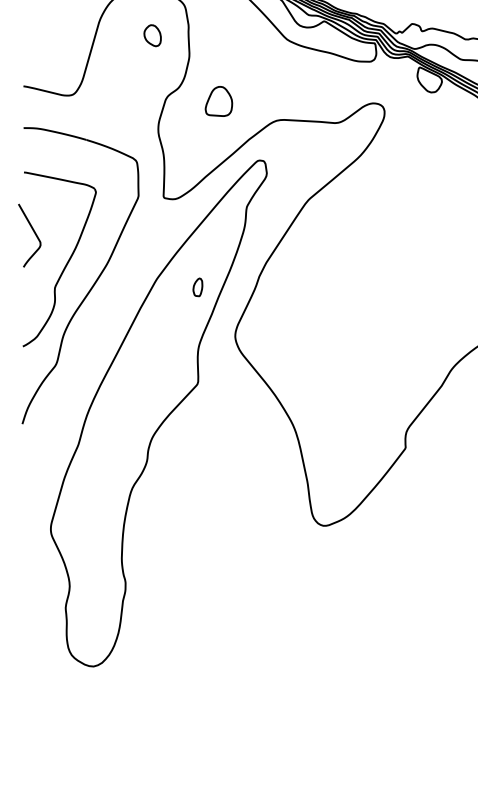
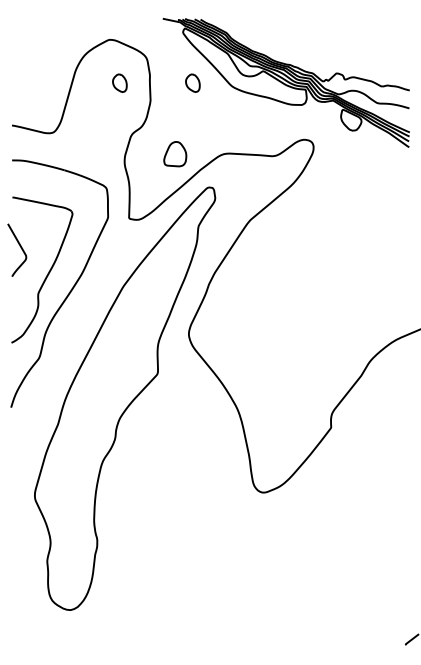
part: (239, 34) -> (192, 82), added
part: (219, 101) -> (175, 154), moved
part: (197, 287) -> (157, 293), removed

